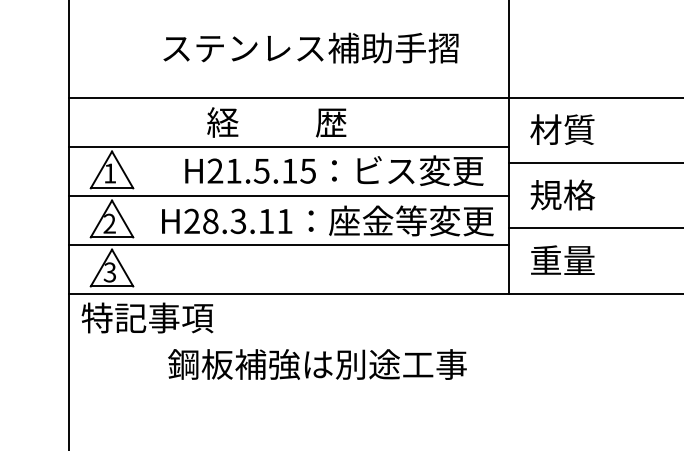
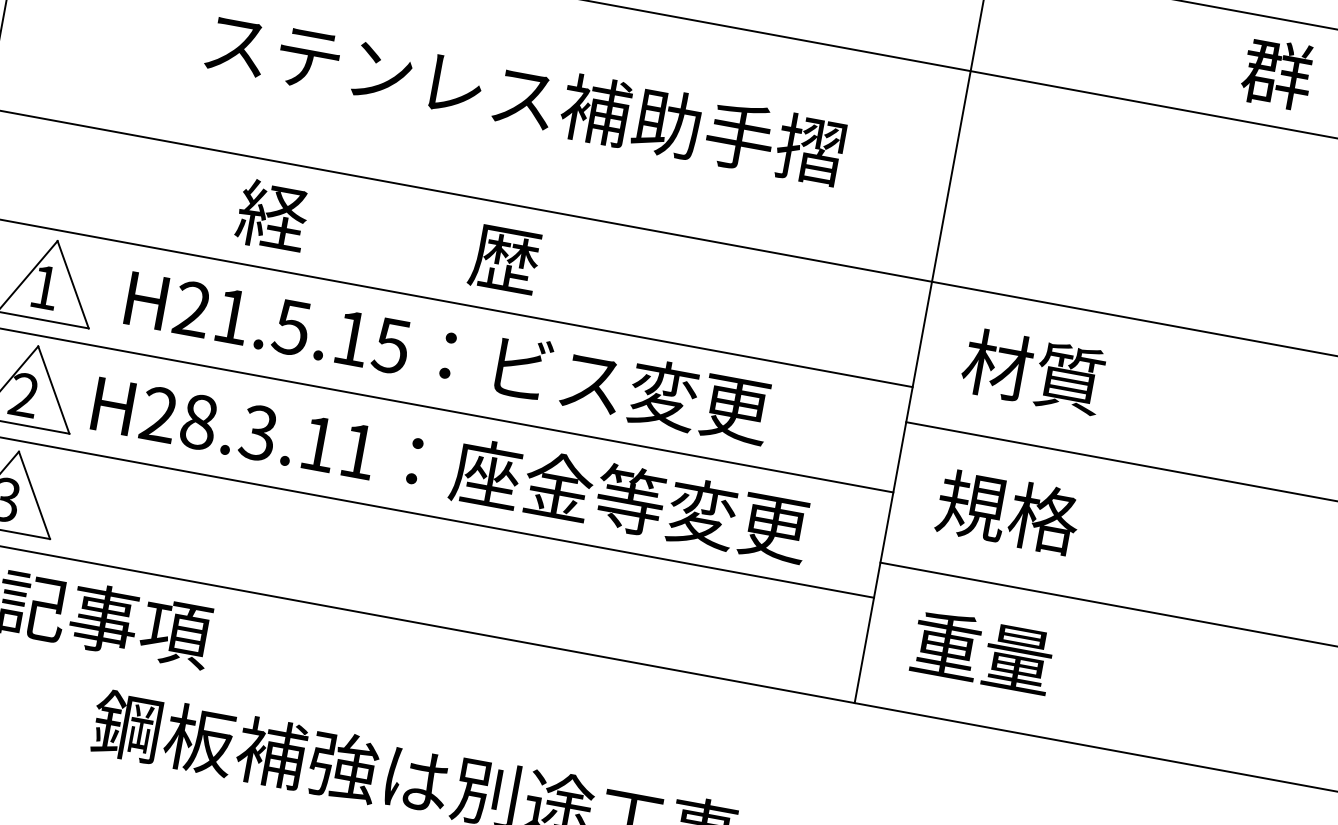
text: (276, 122) -> (387, 237), moved
text: (334, 170) -> (448, 354), moved
text: (327, 220) -> (450, 466), moved

